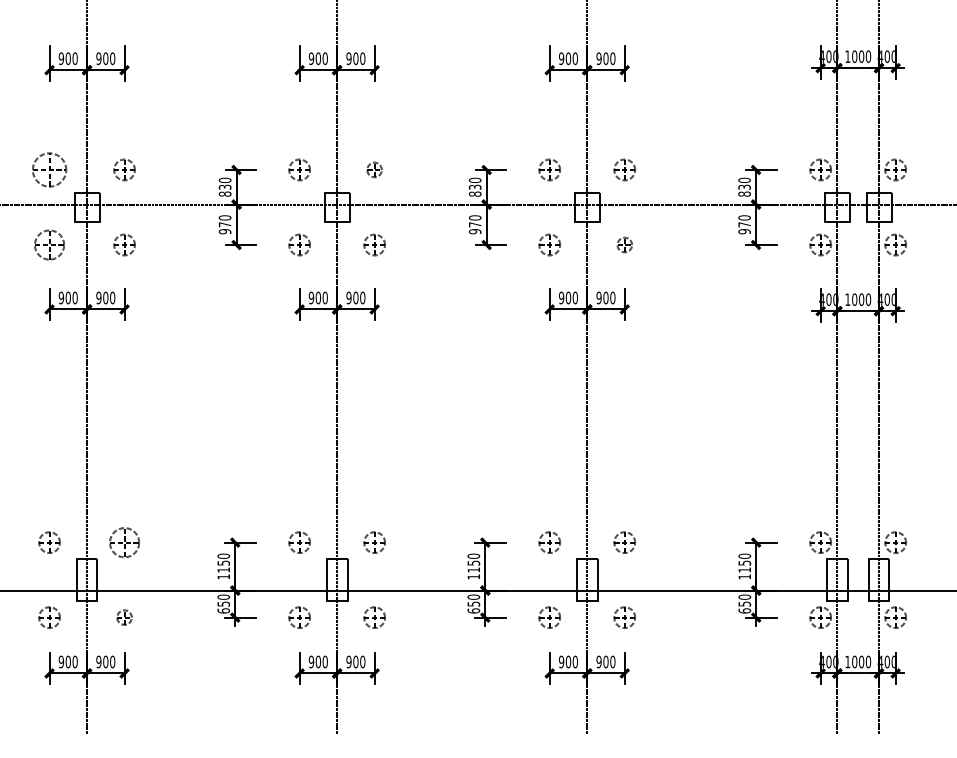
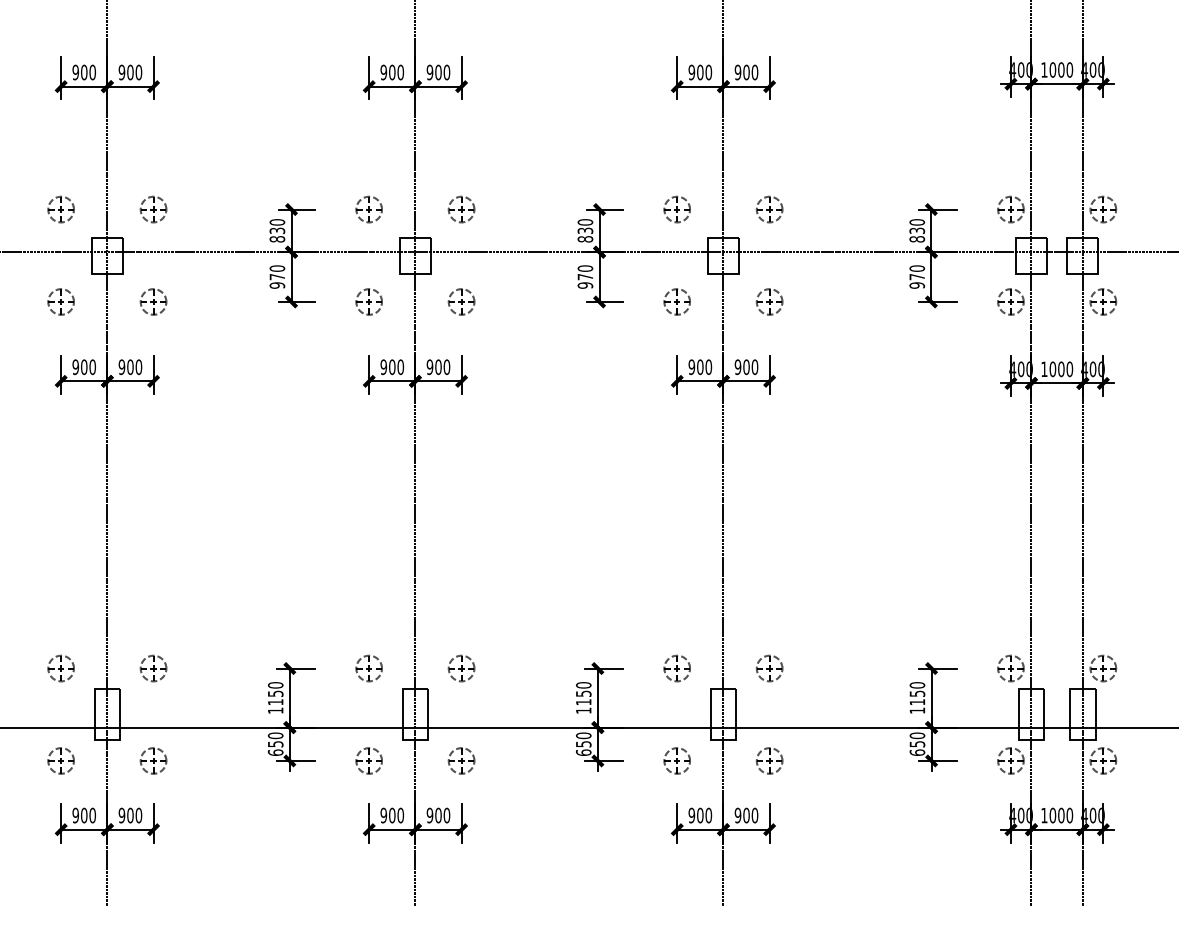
part: (49, 169) -> (61, 208), size x0.62
part: (374, 169) -> (461, 208), size x1.43
part: (49, 244) -> (61, 301), size x0.71
part: (624, 244) -> (769, 301), size x1.43
part: (124, 542) -> (153, 668), size x0.71
part: (124, 617) -> (153, 760), size x1.43

